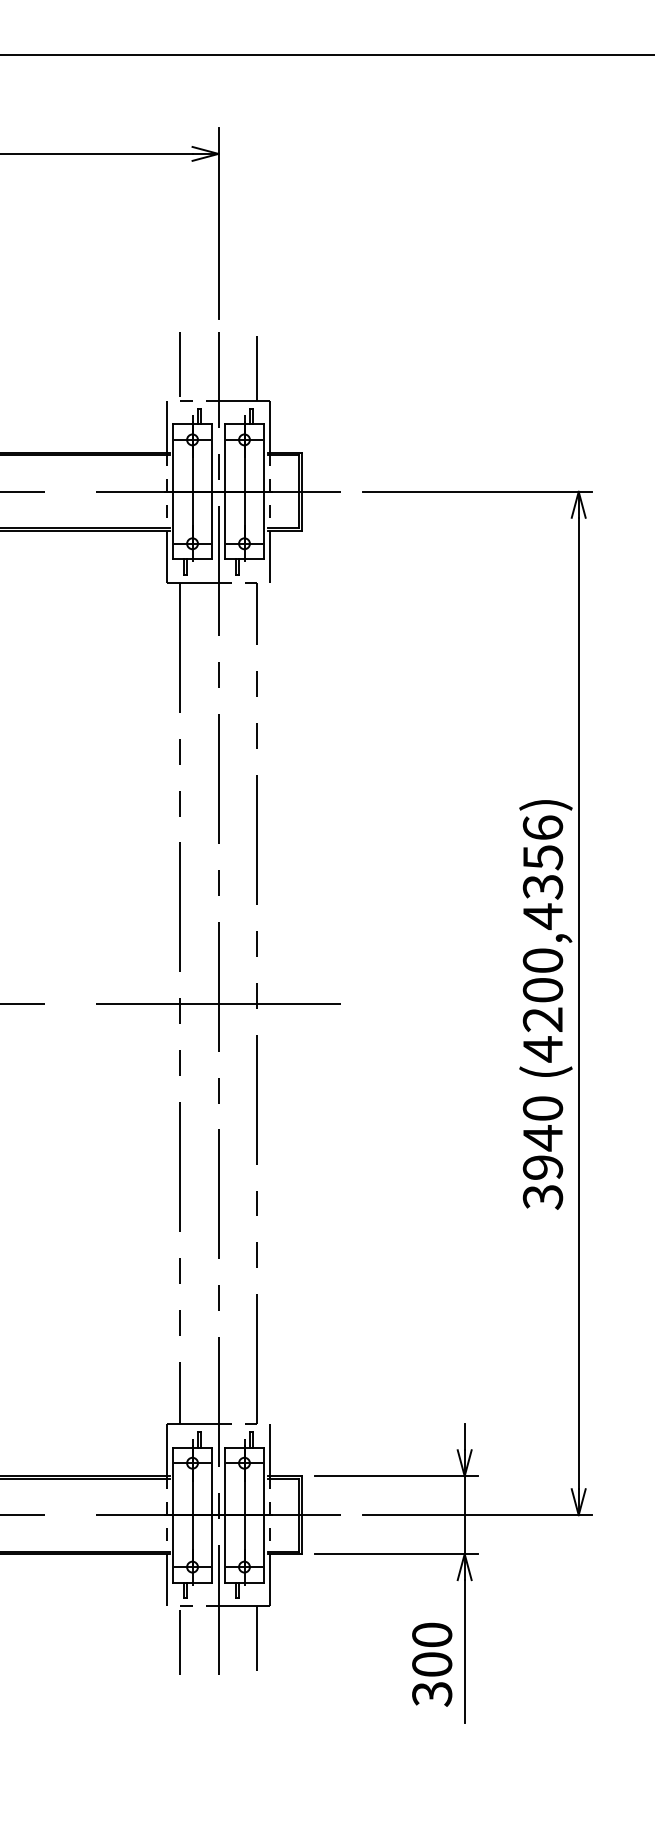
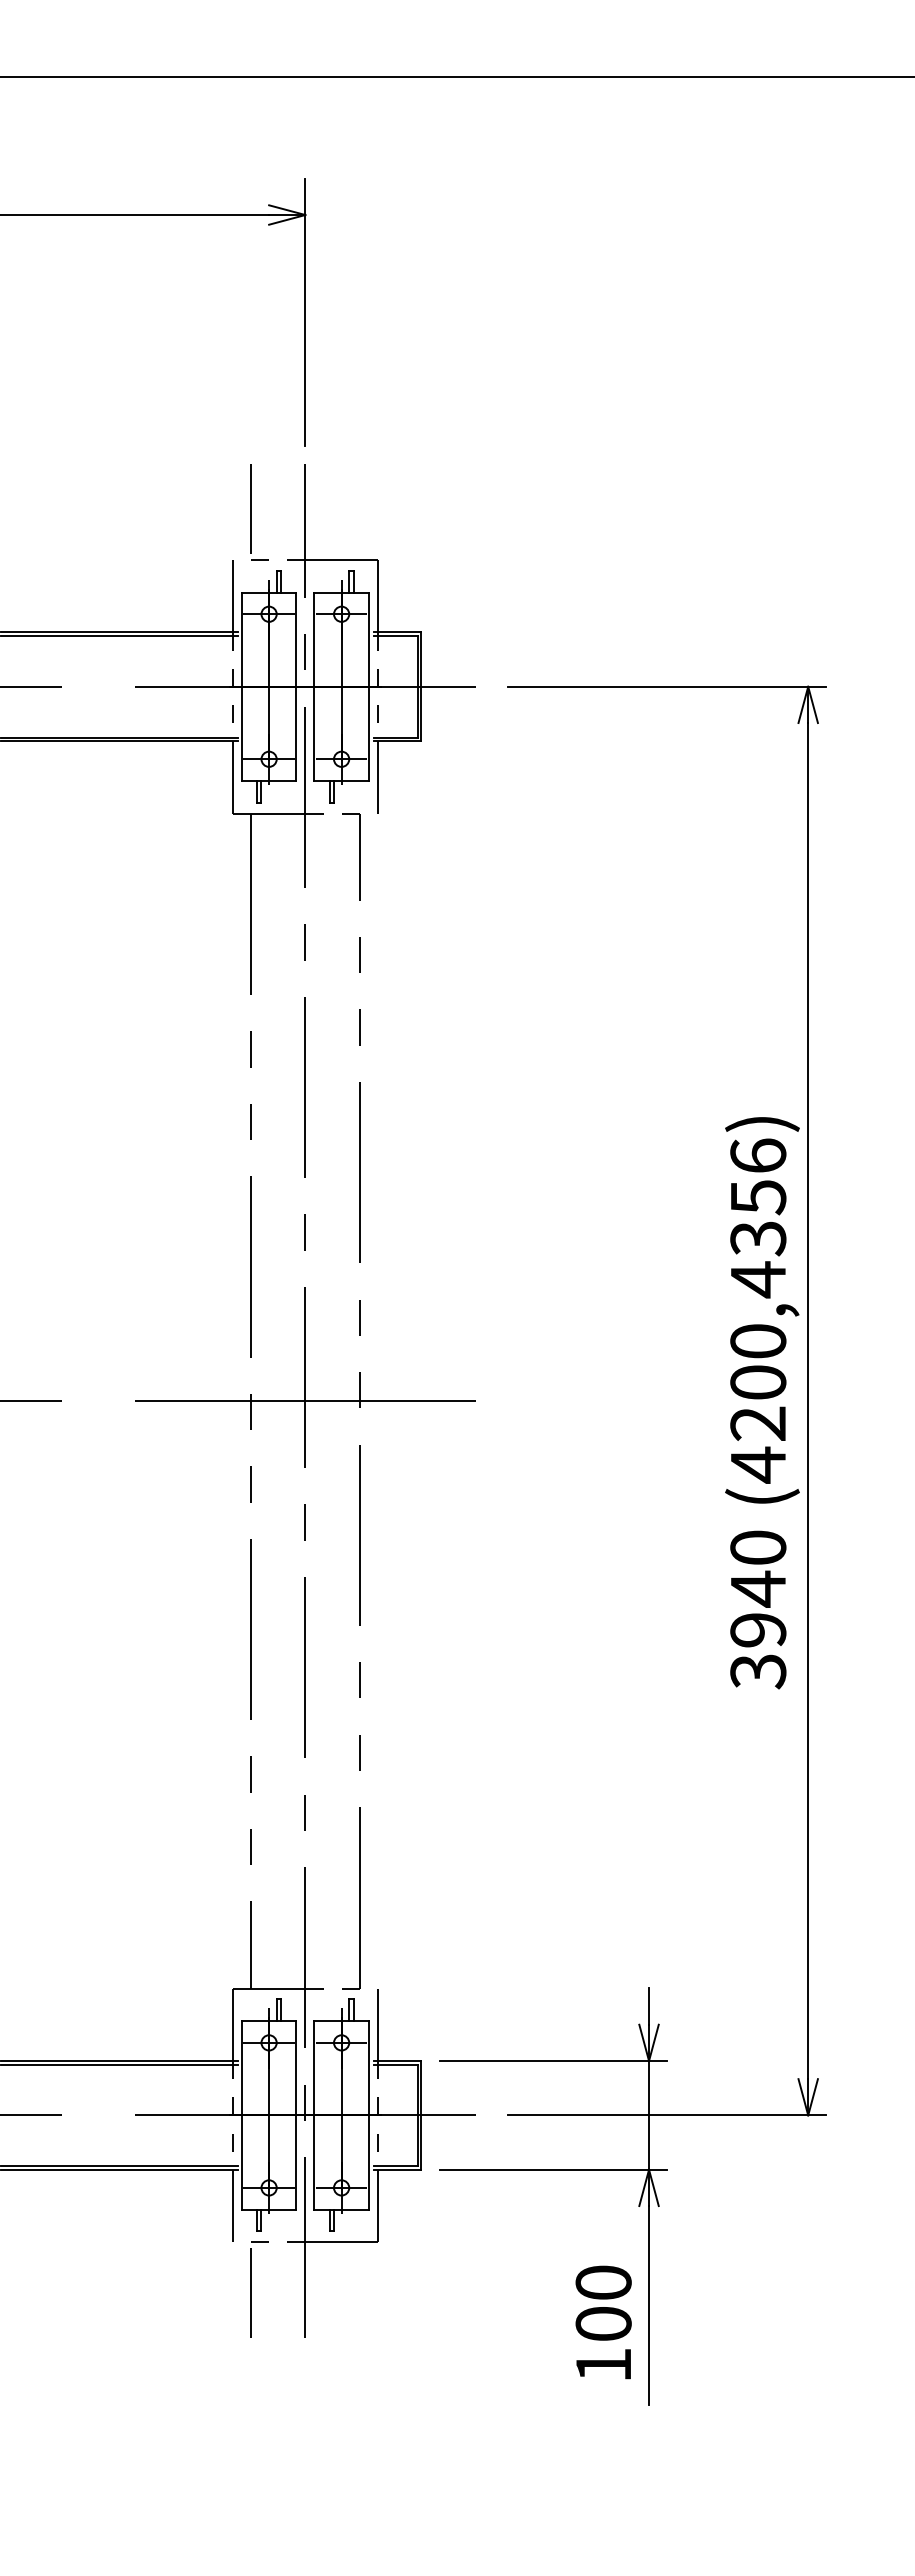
line: (257, 366) -> (359, 511), removed
line: (257, 1640) -> (359, 2290), removed
text: (432, 1694) -> (603, 2365), 300 -> 100

